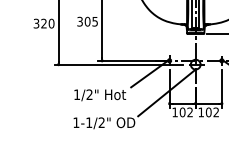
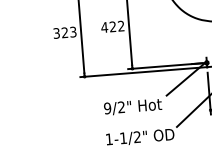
text: (87, 21) -> (112, 26), 305 -> 422
text: (51, 23) -> (73, 31), 320 -> 323
text: (76, 94) -> (106, 108), 1/2" -> 9/2"

